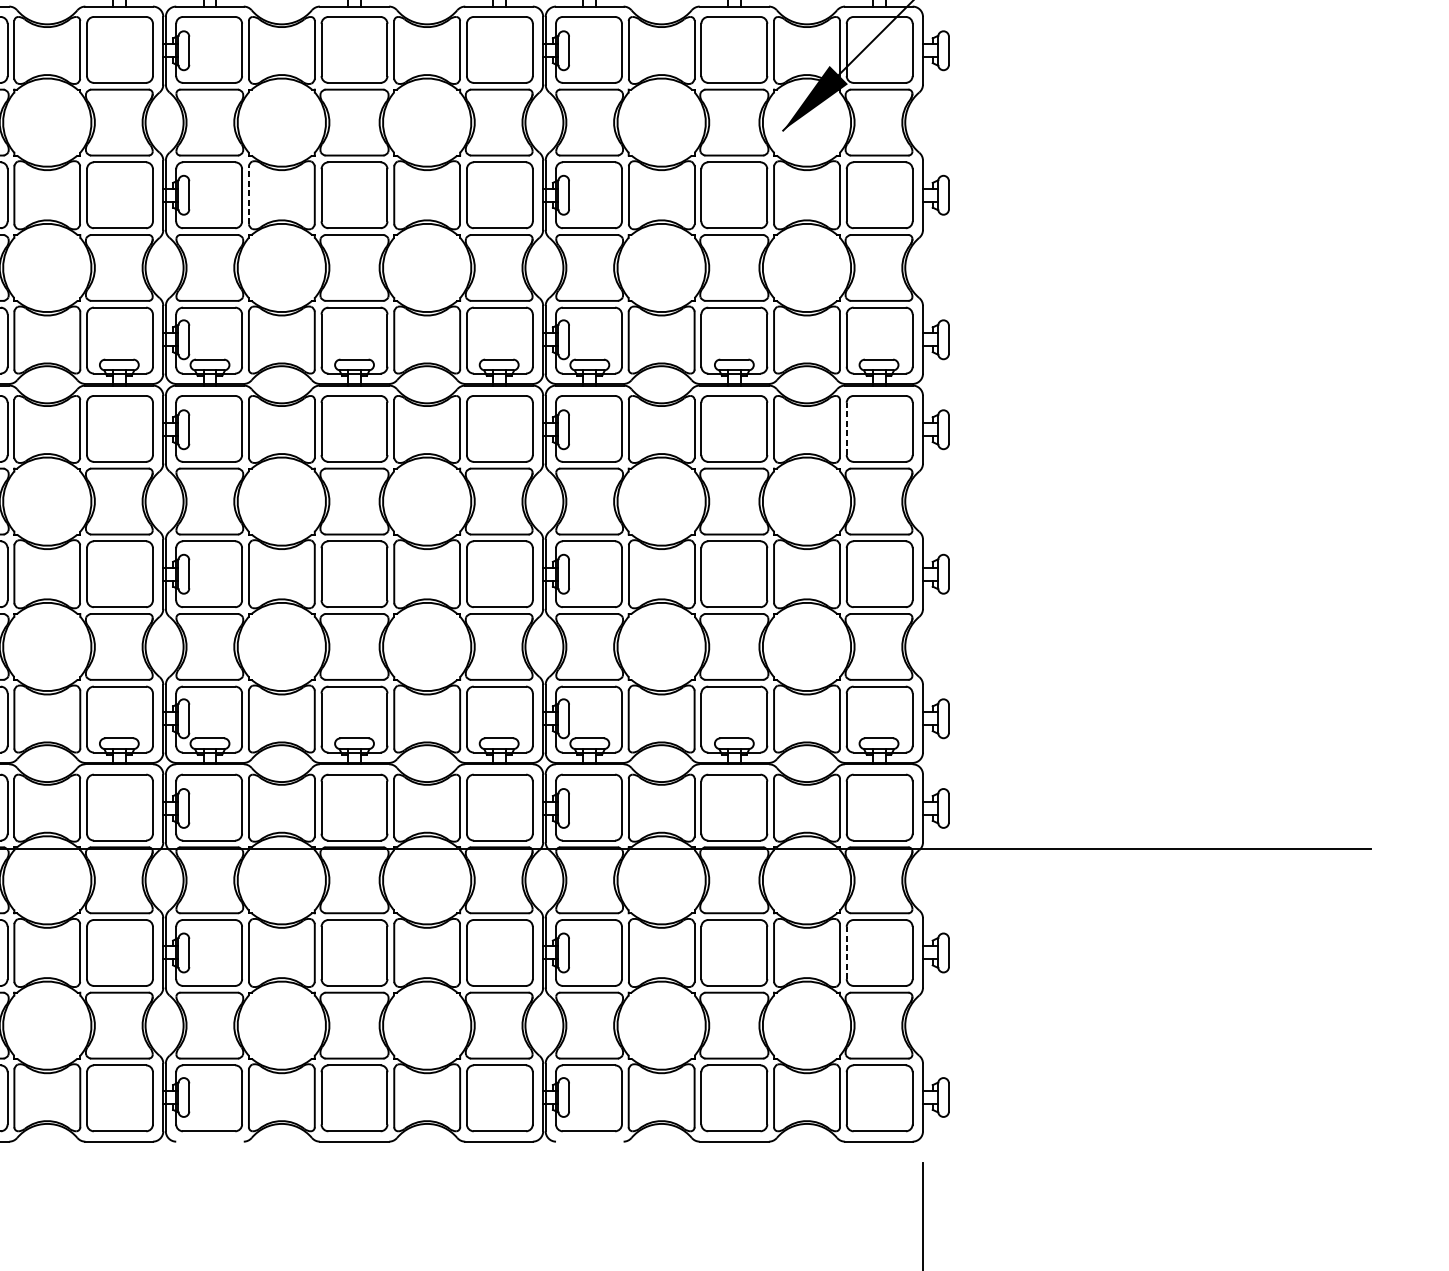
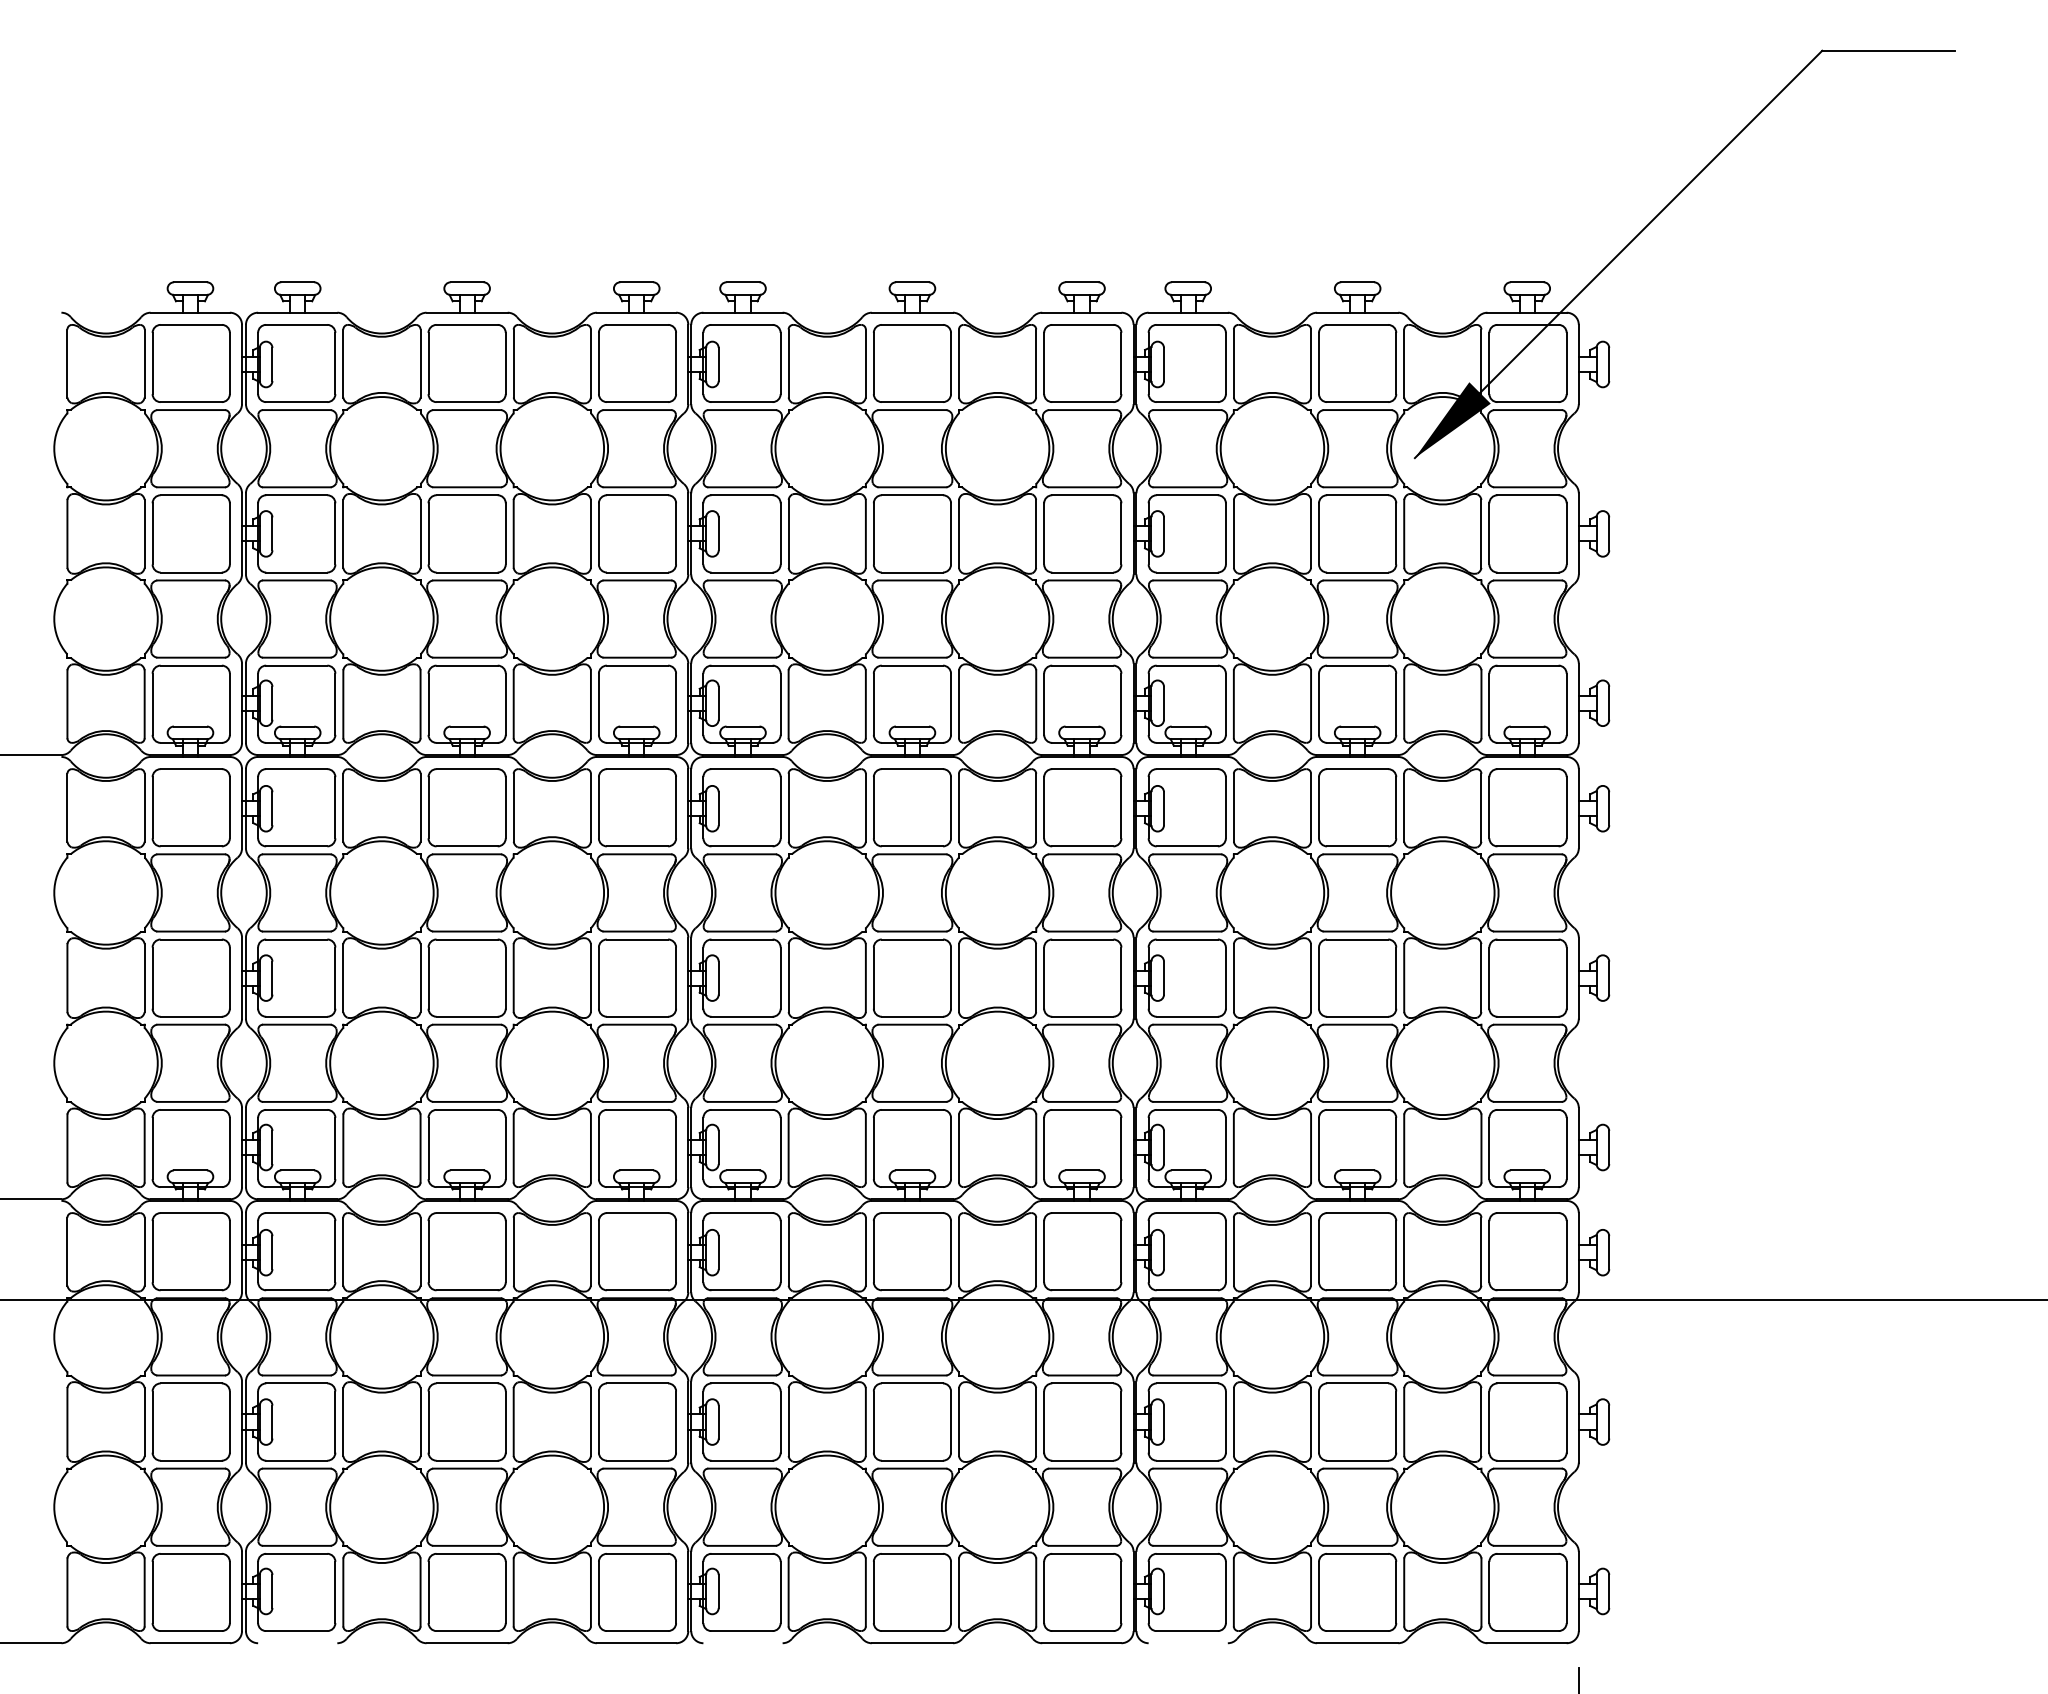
line: (248, 194) -> (788, 533), dashed -> solid
line: (846, 428) -> (1489, 807), dashed -> solid
line: (846, 953) -> (1489, 1422), dashed -> solid

